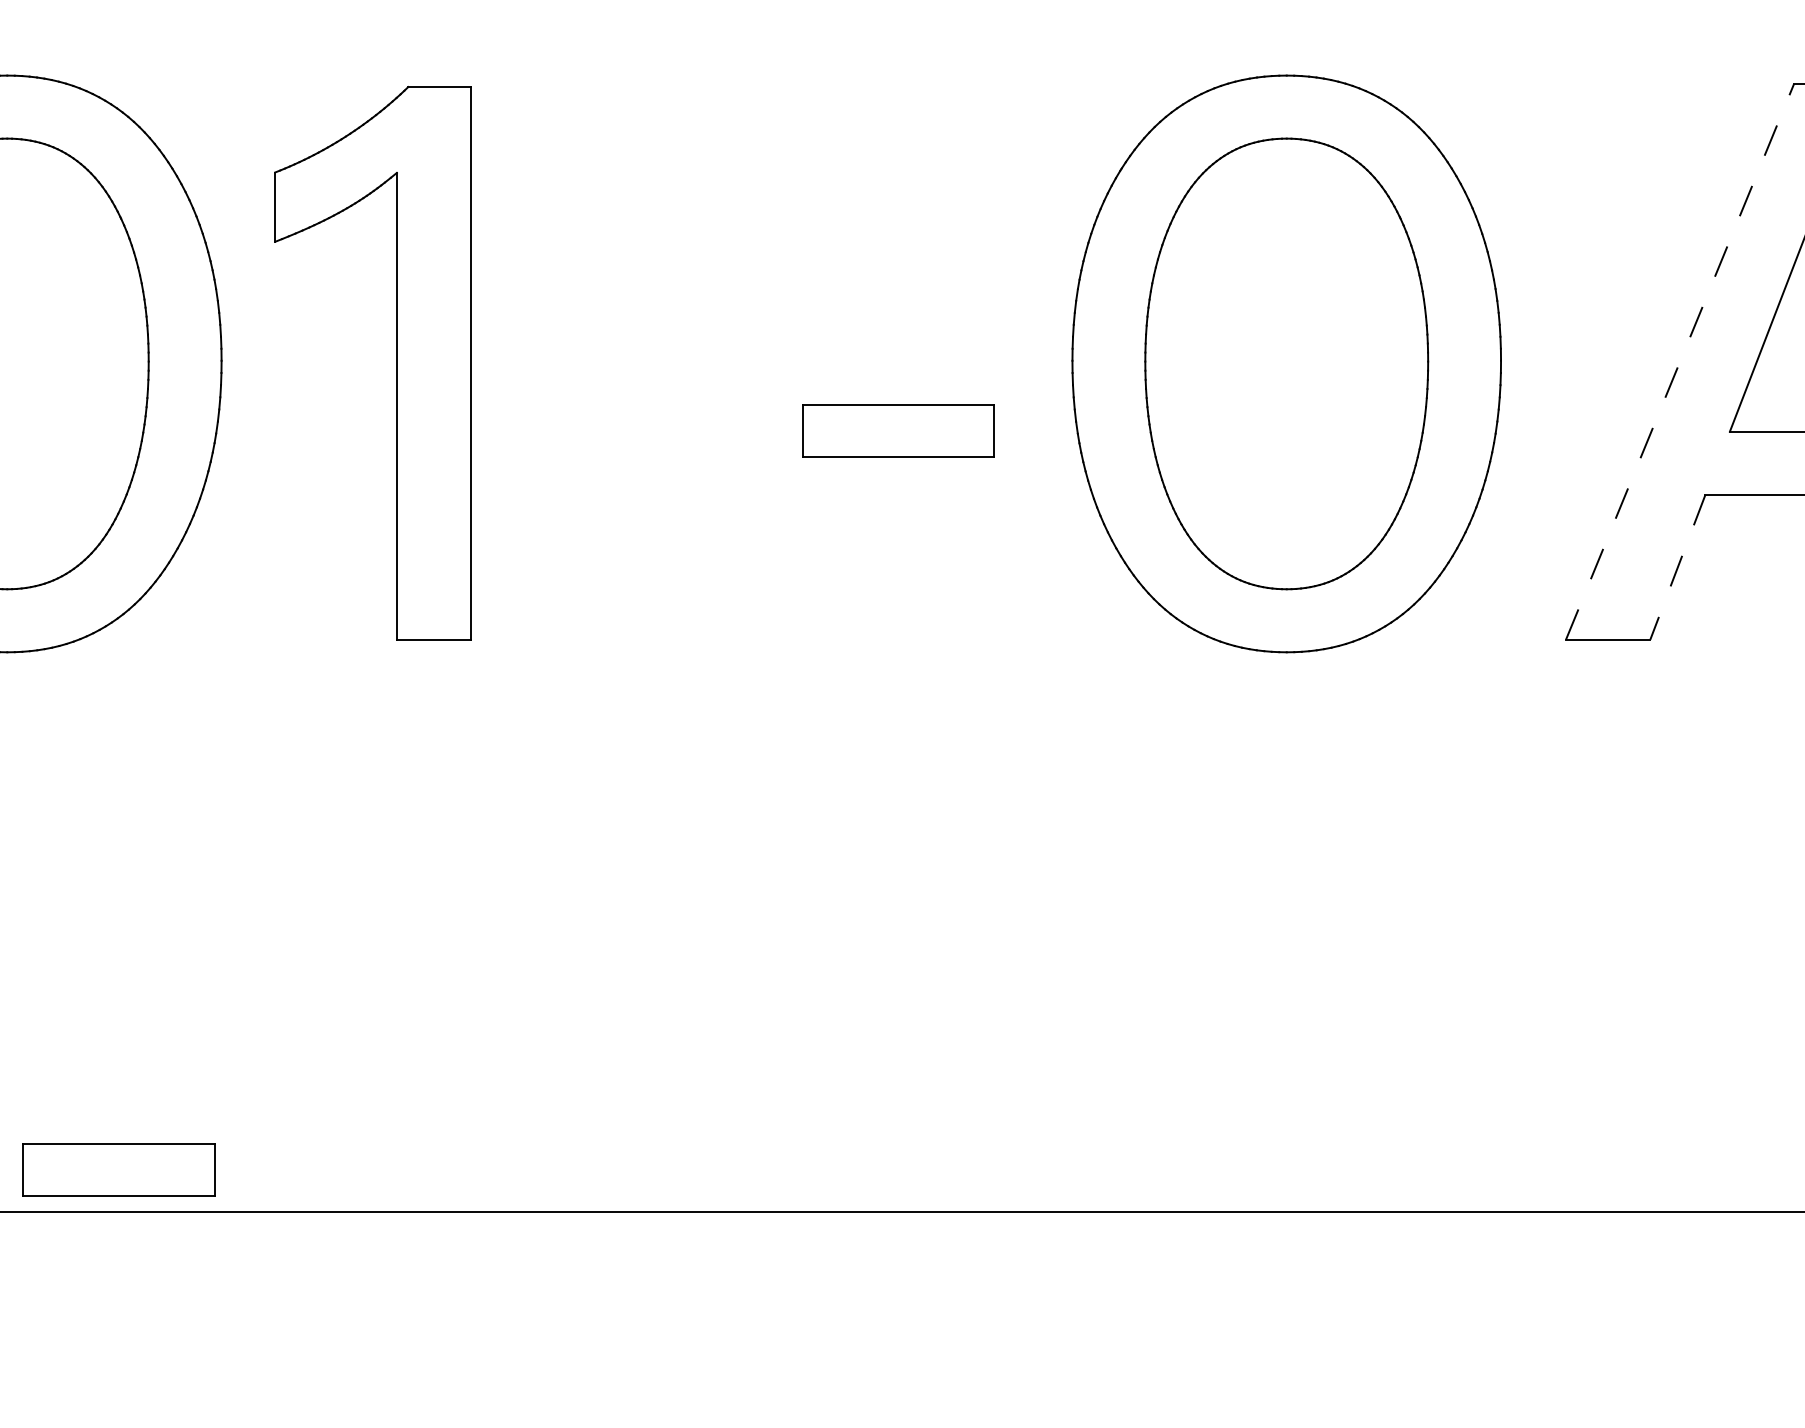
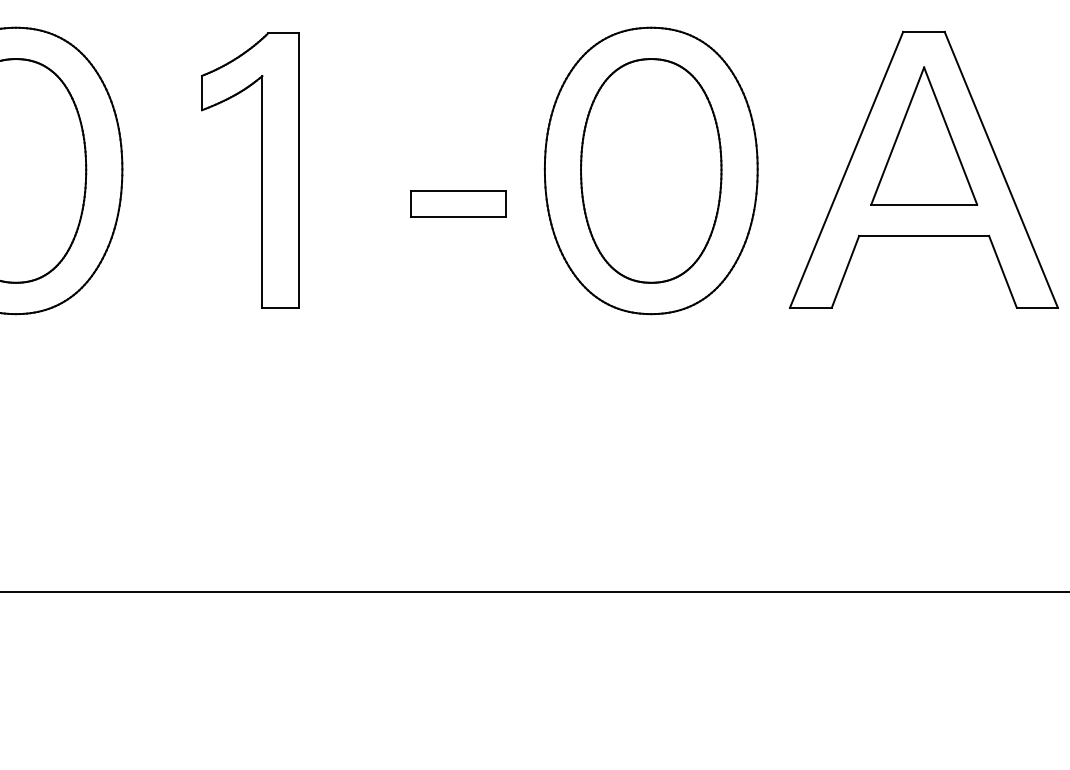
line: (1679, 361) -> (846, 169), dashed -> solid
part: (395, 363) -> (261, 170), moved
line: (1677, 566) -> (845, 271), dashed -> solid
part: (119, 1168) -> (71, 570), removed

